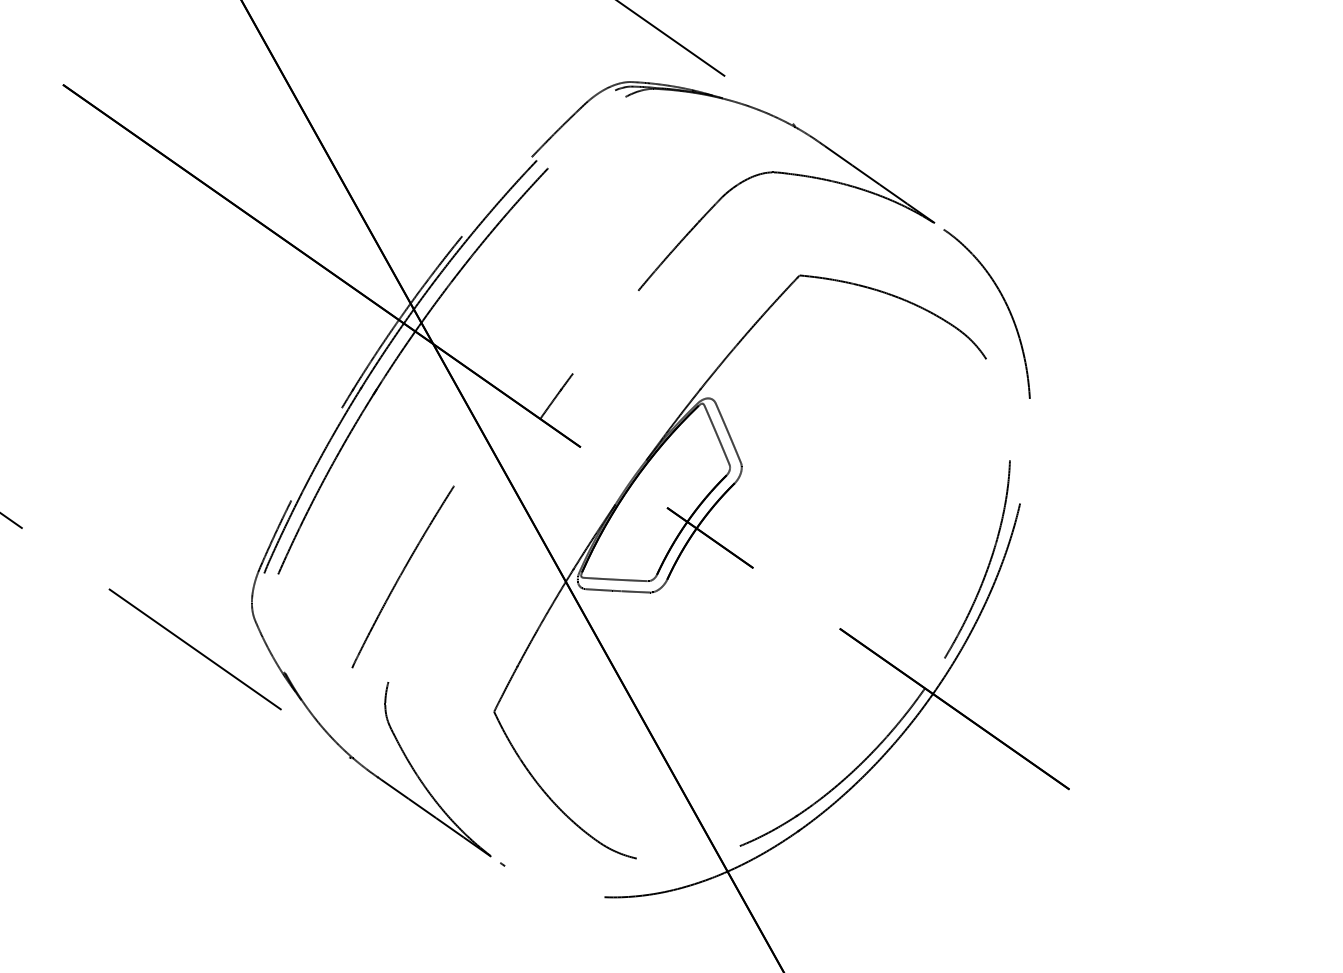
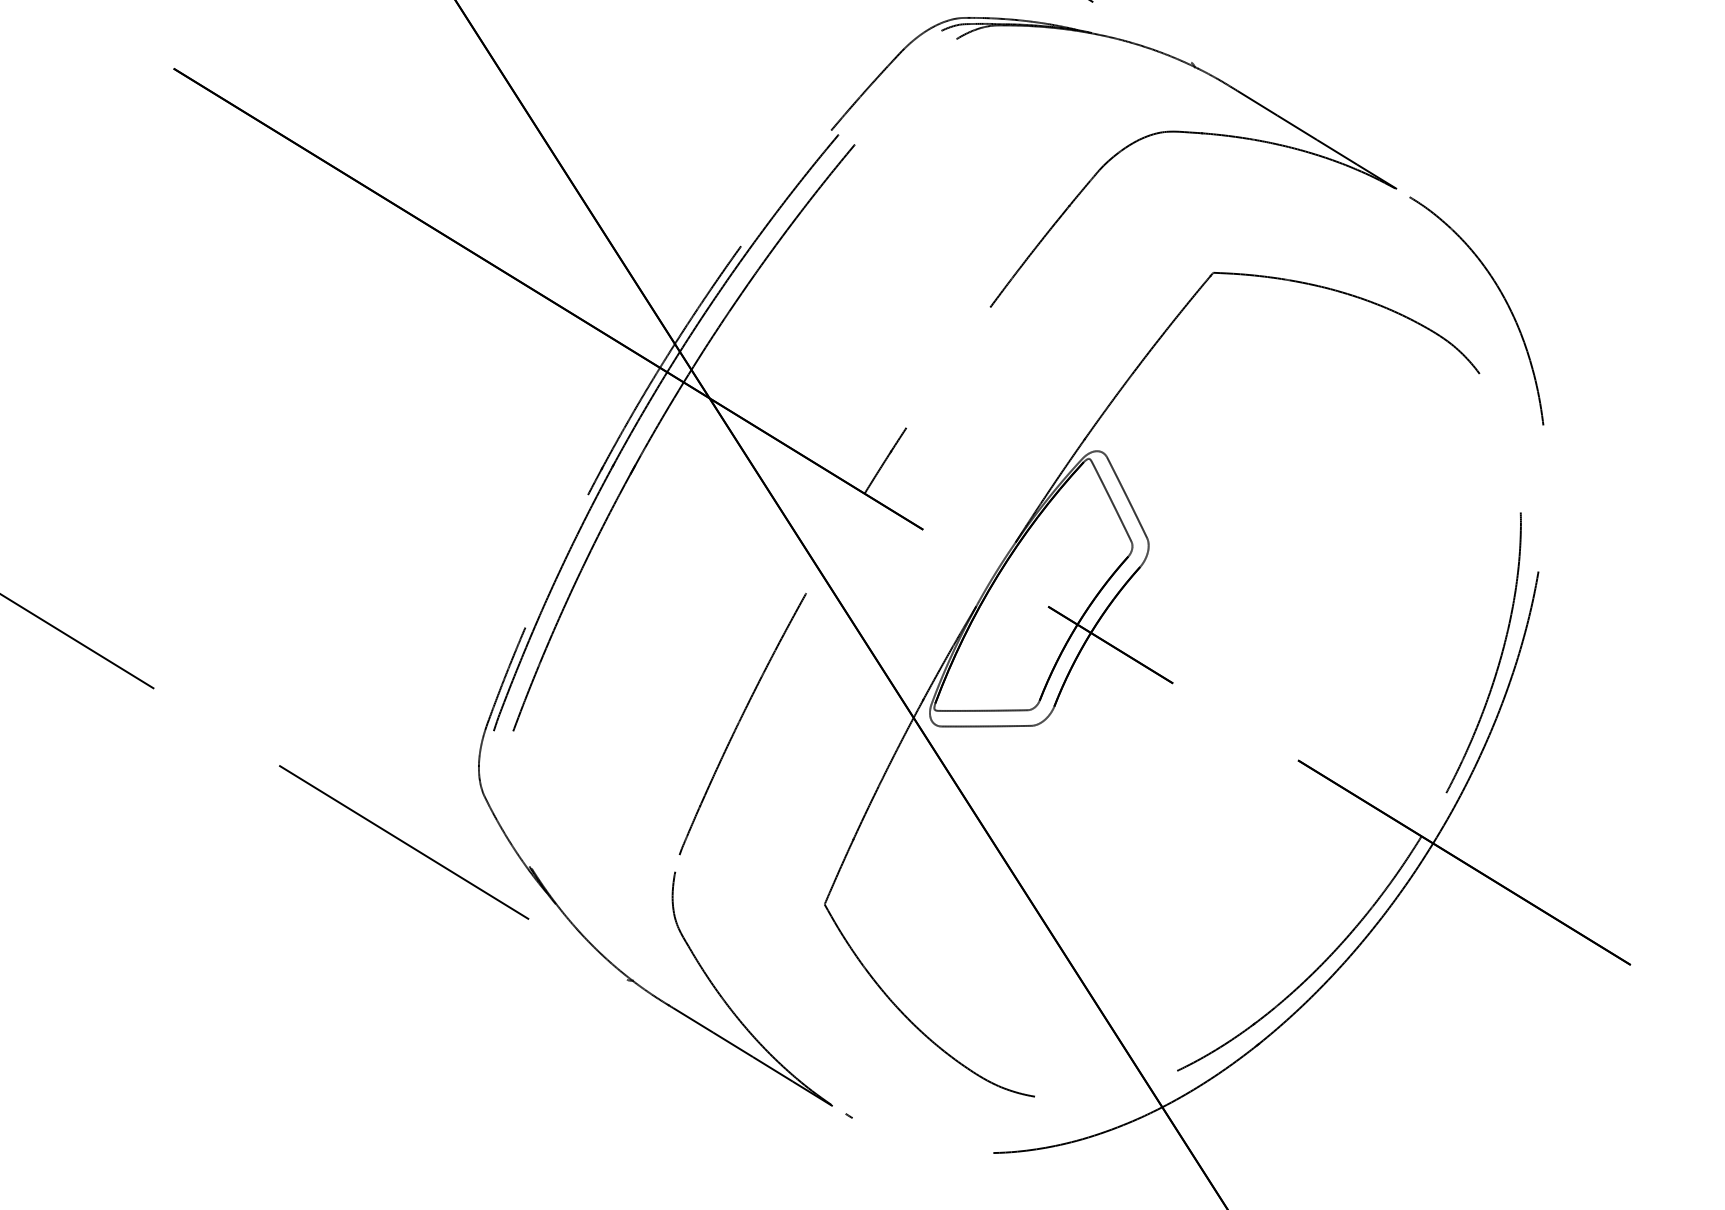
curve: (401, 575) -> (740, 722), moved

